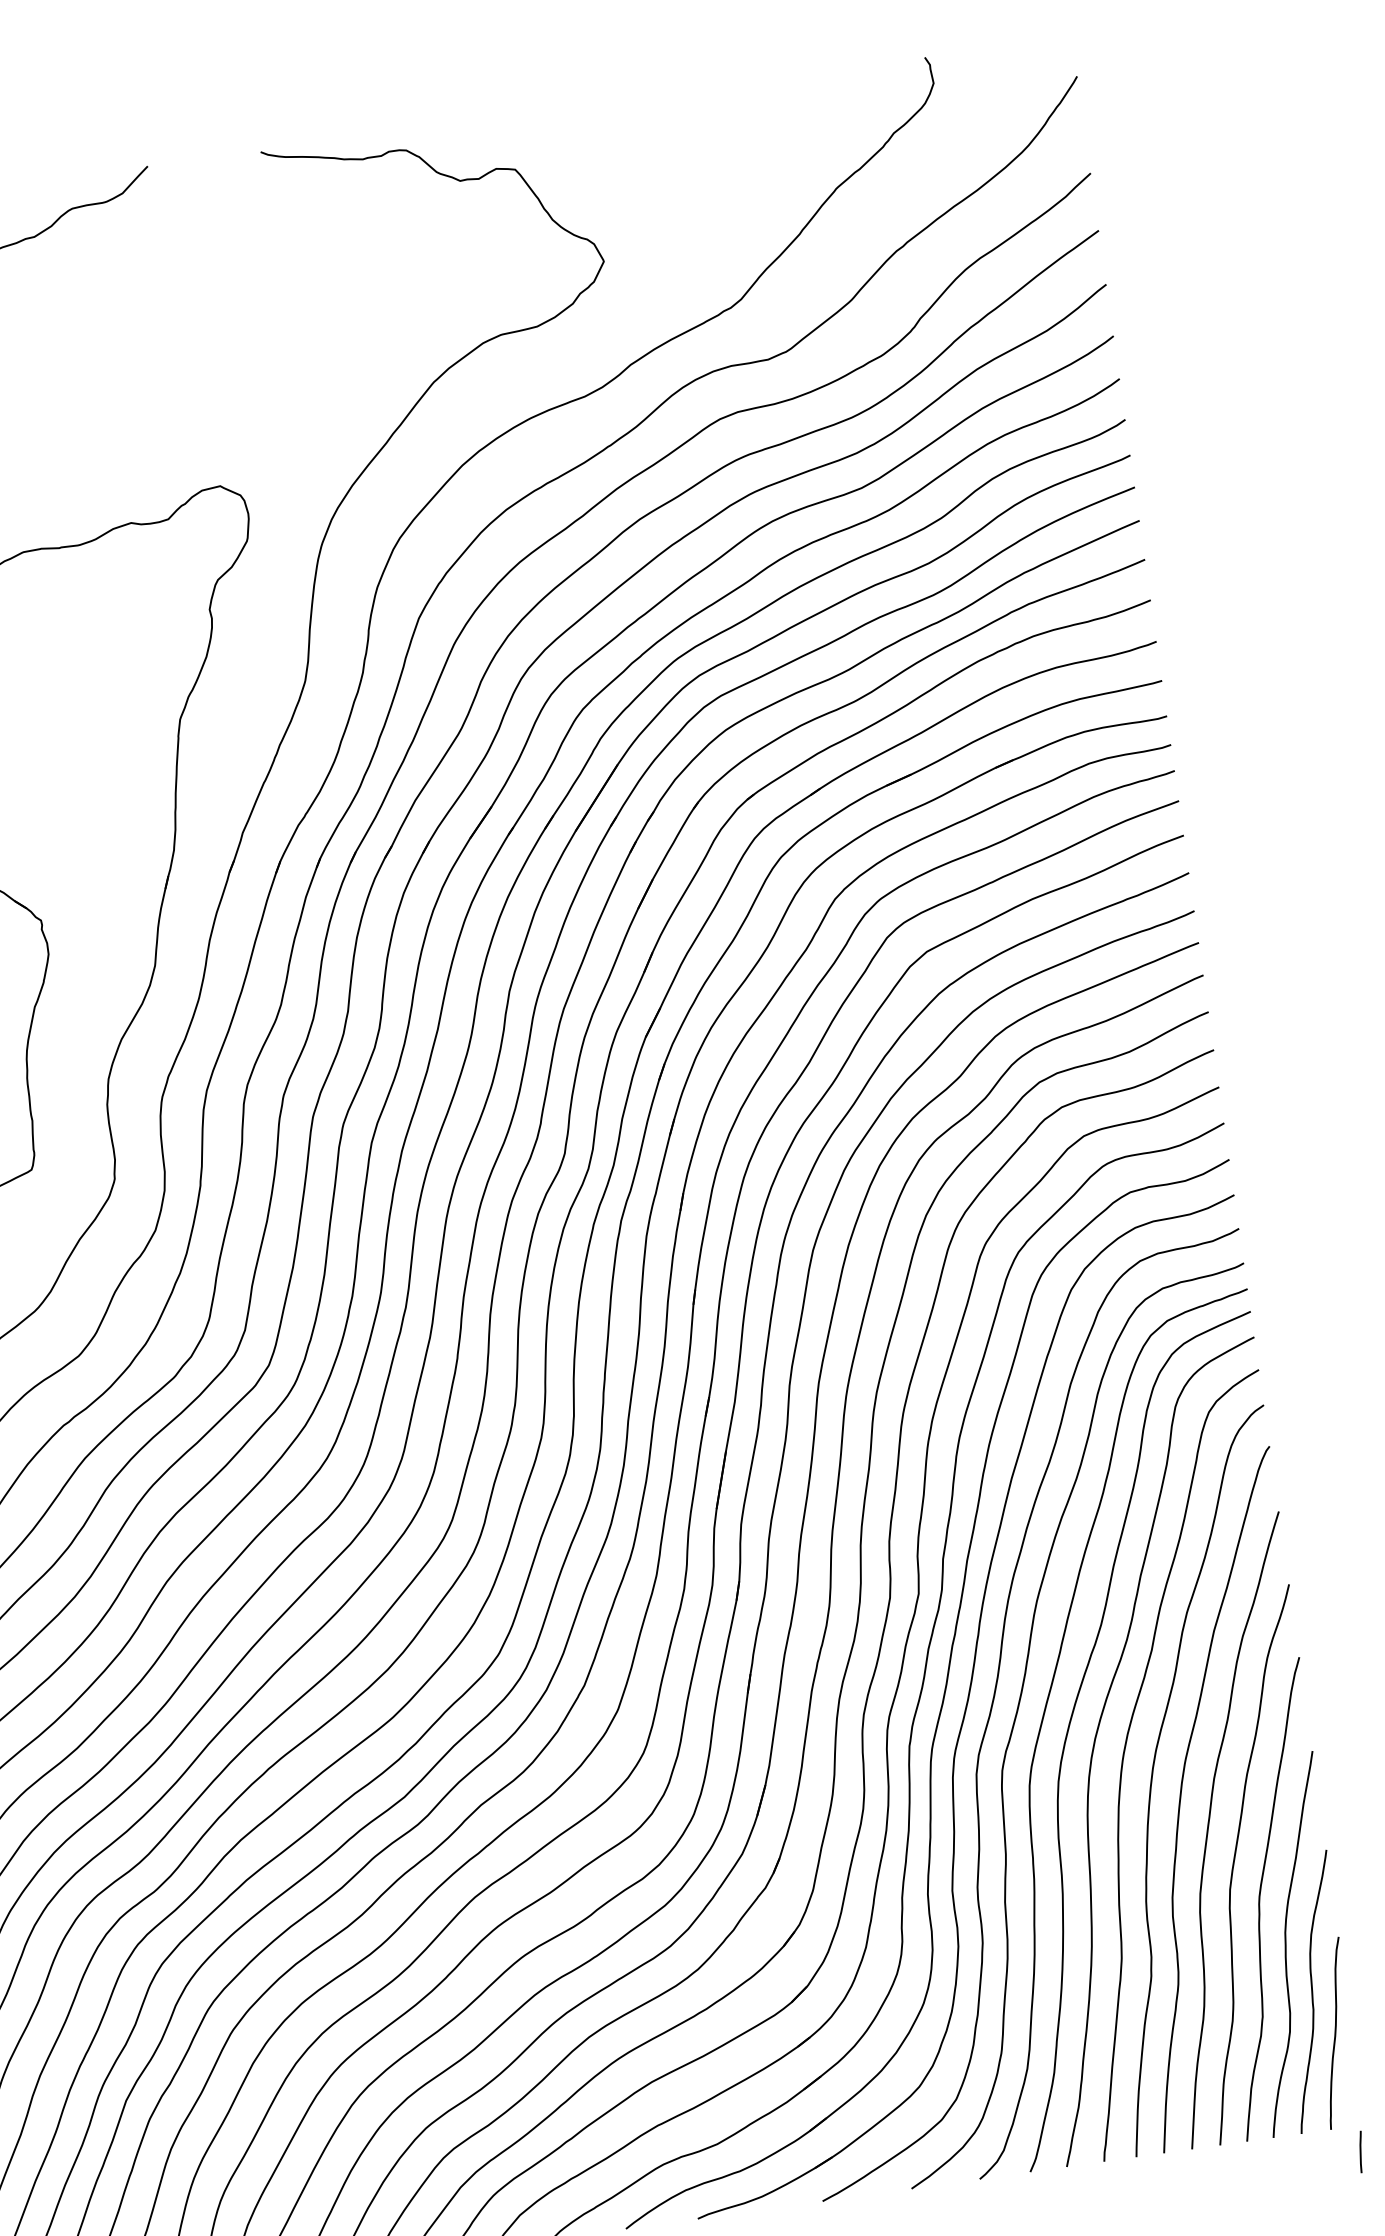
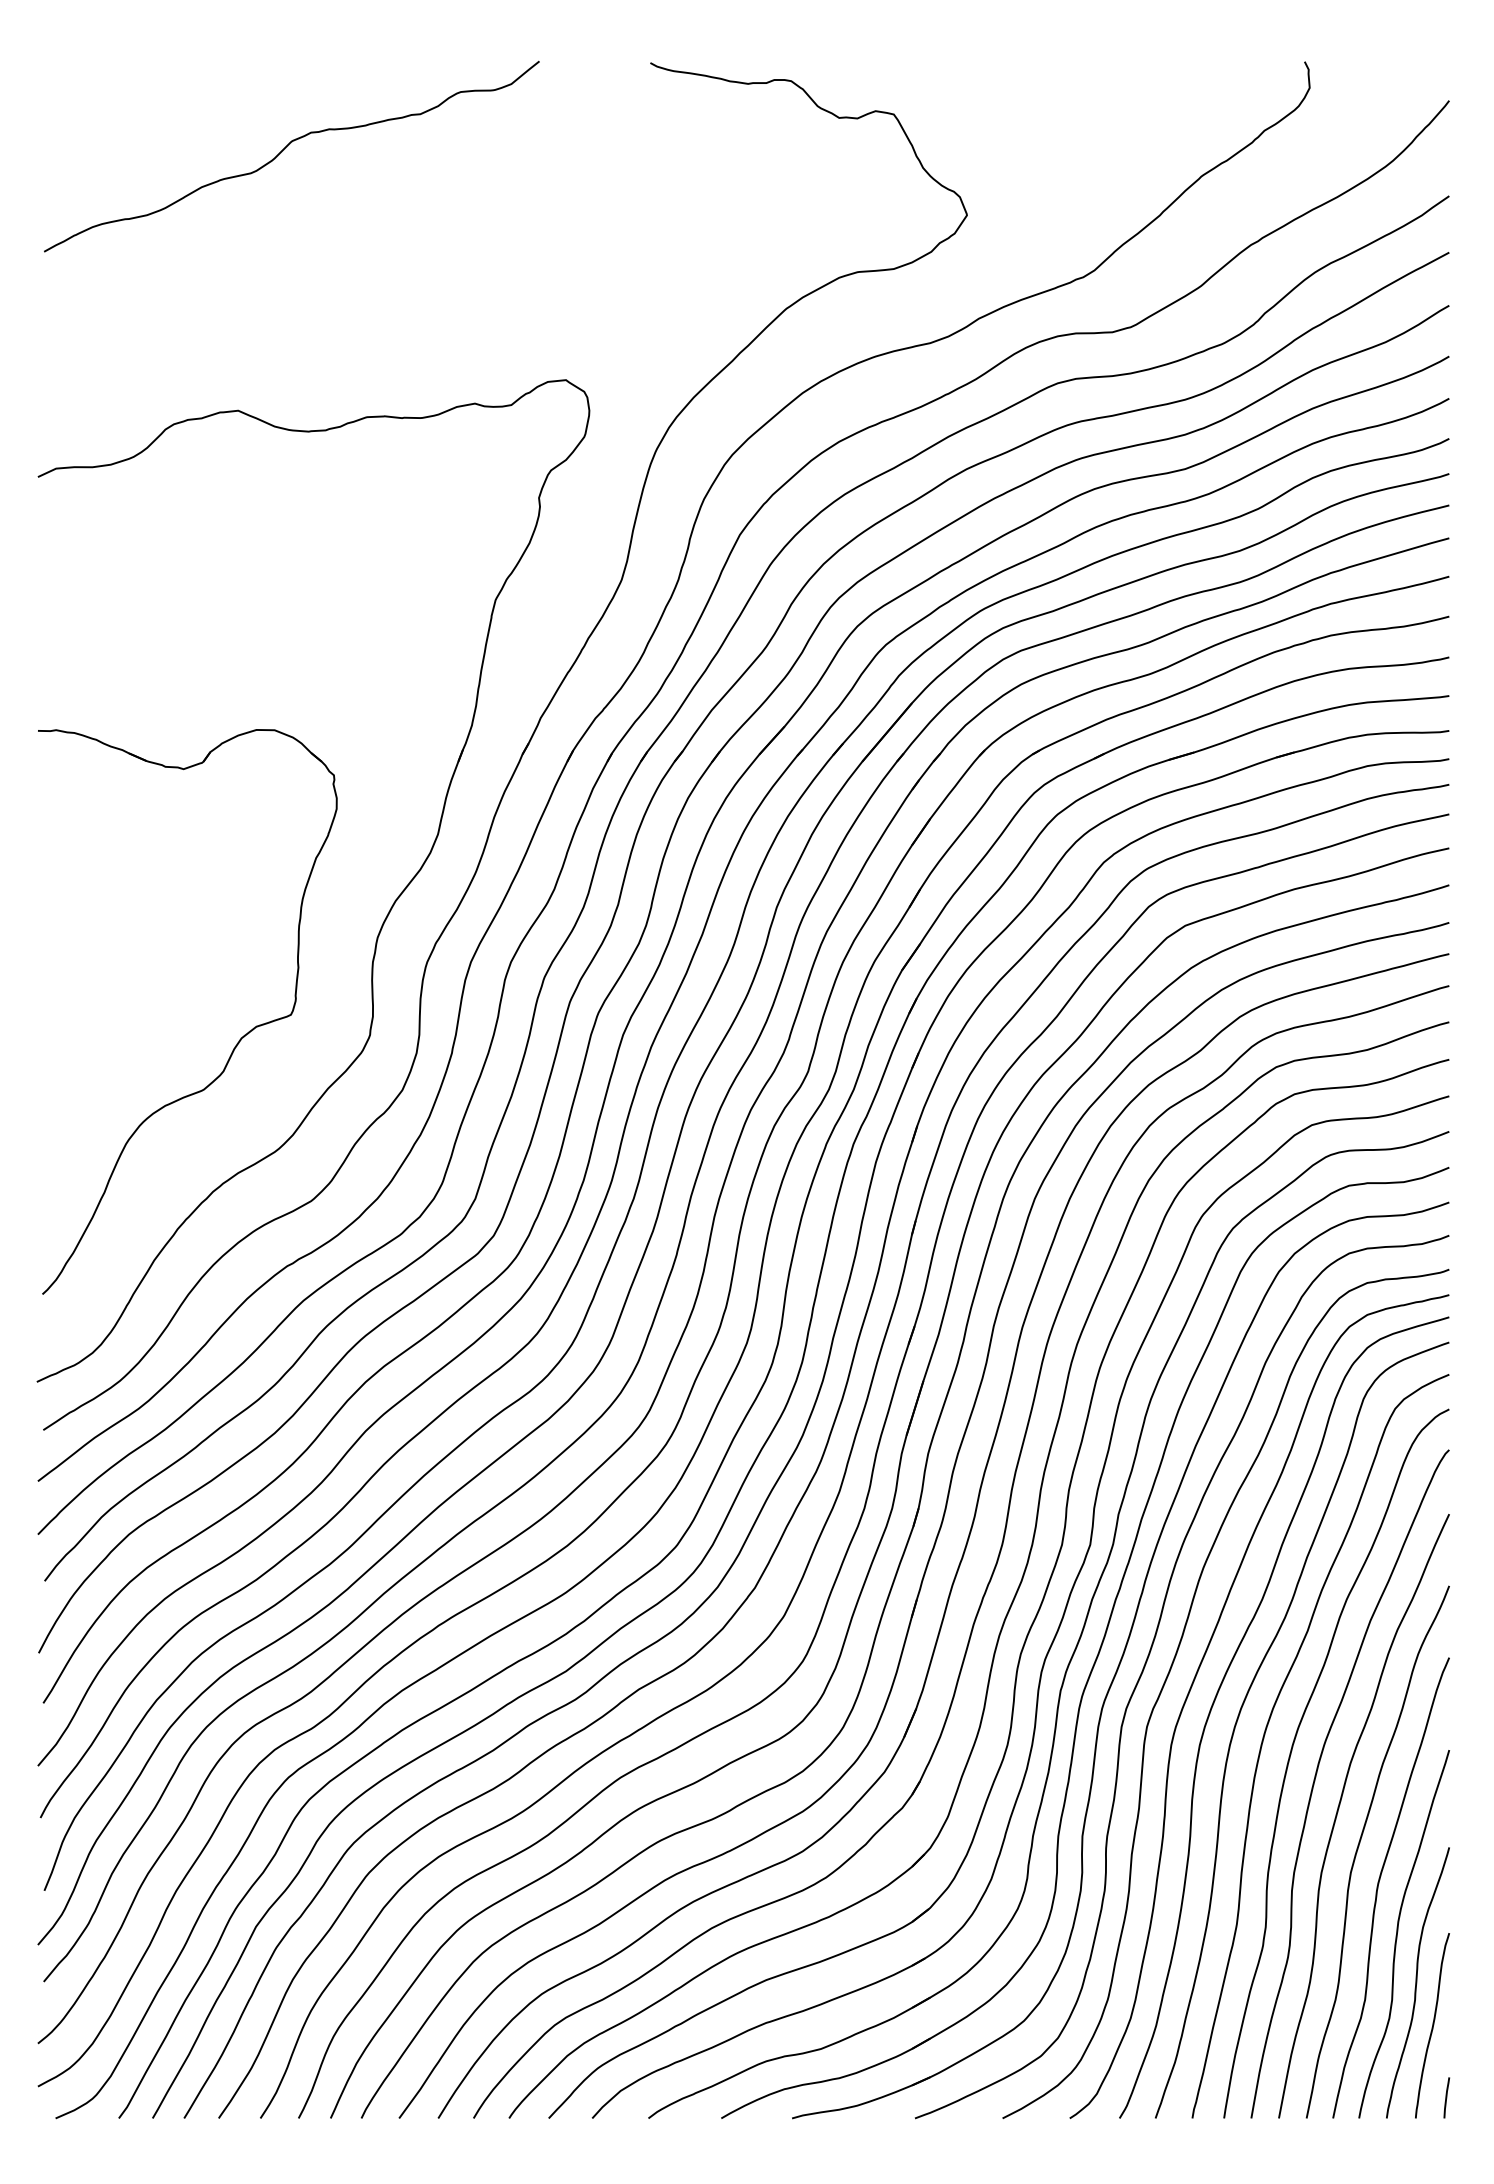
line: (1360, 2151) -> (1446, 2097), moved

